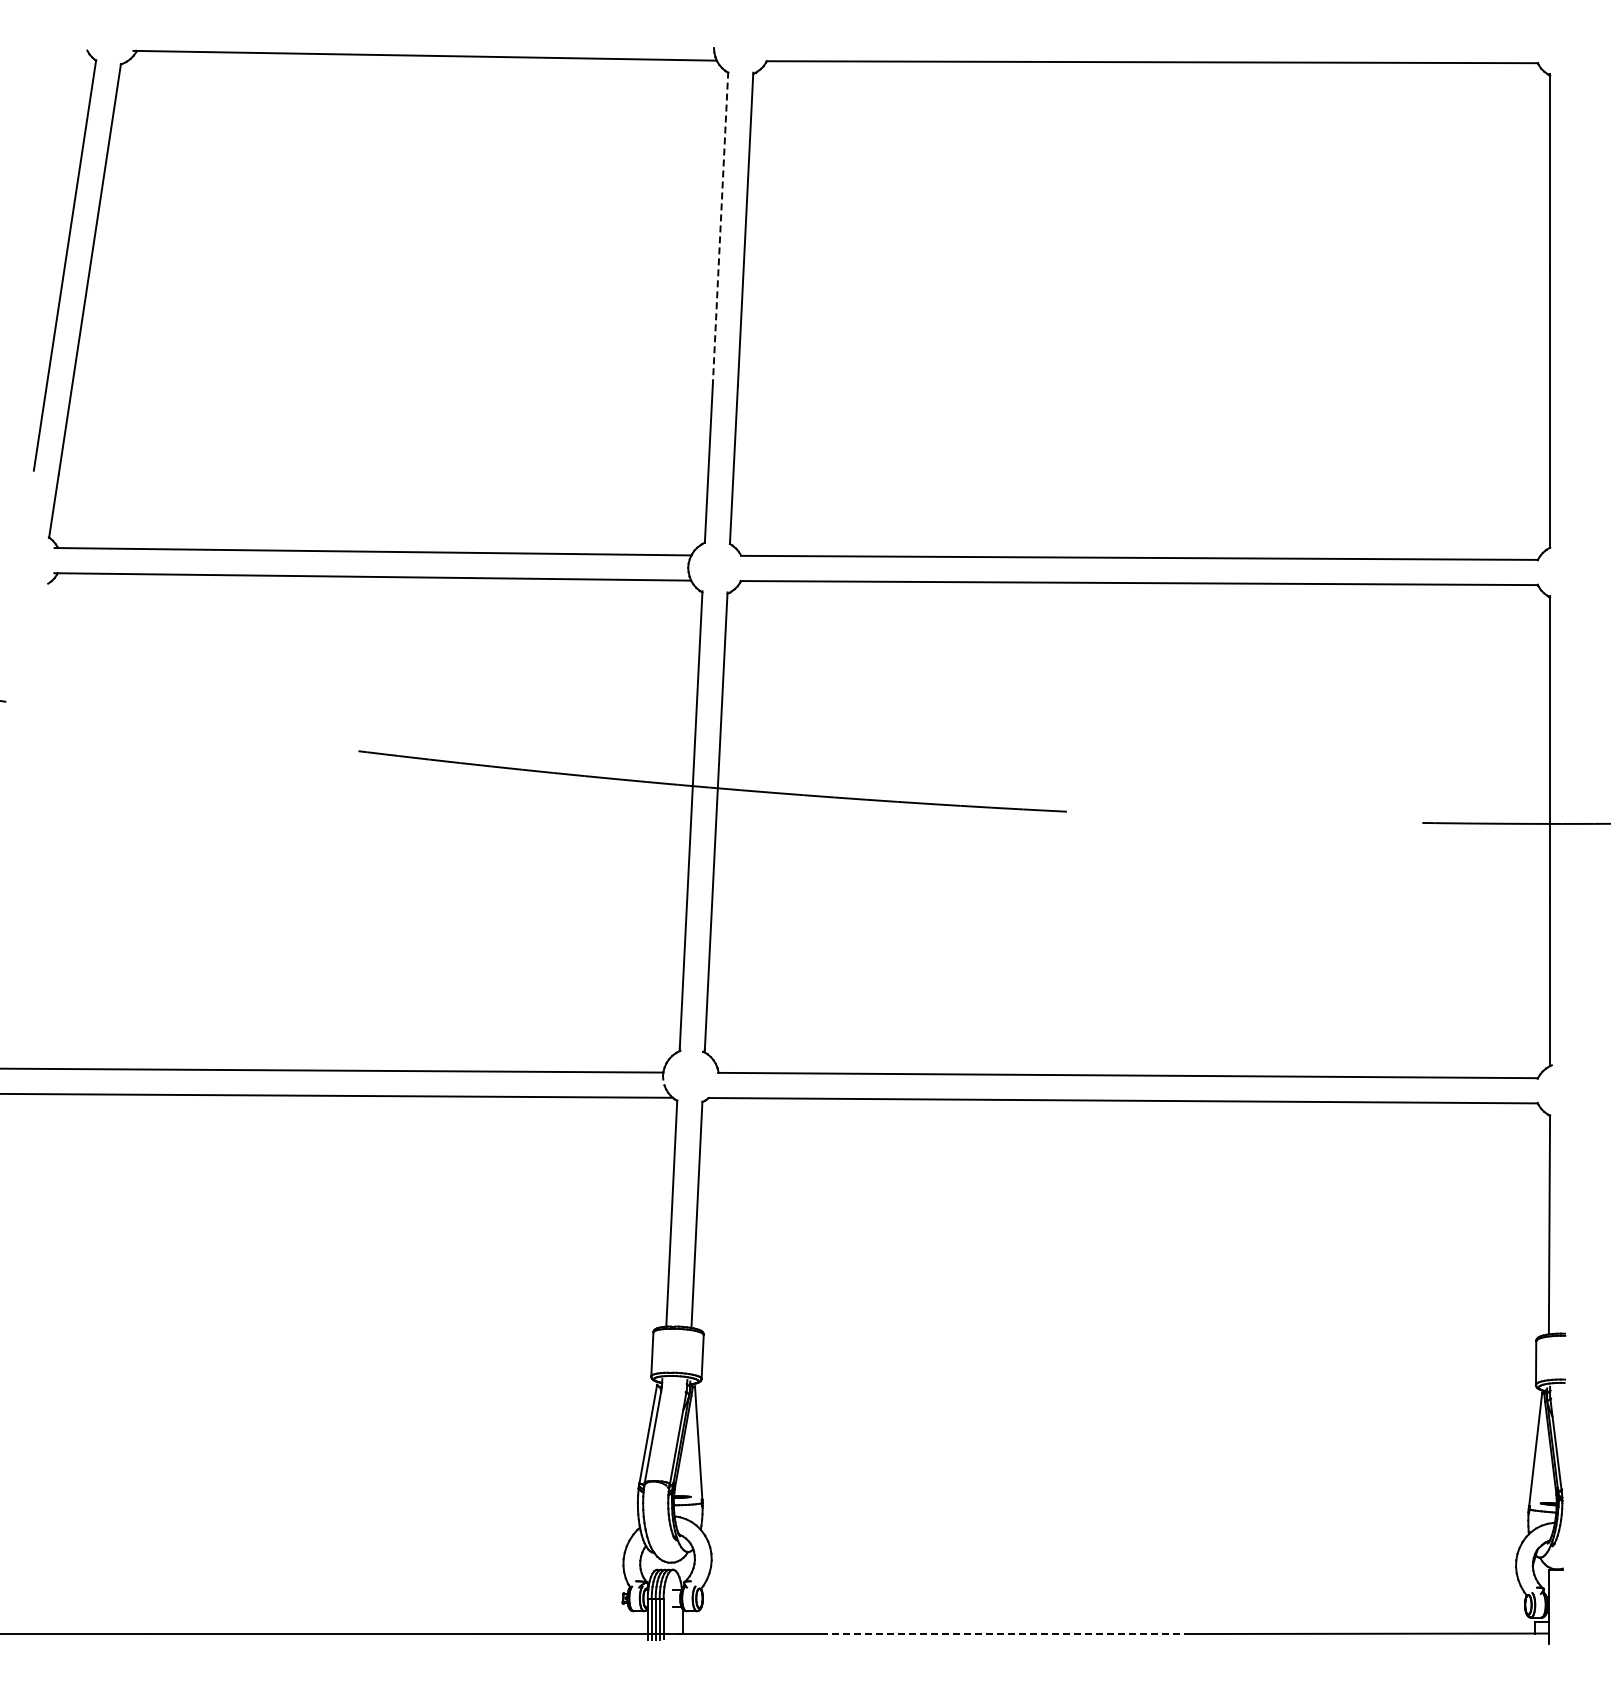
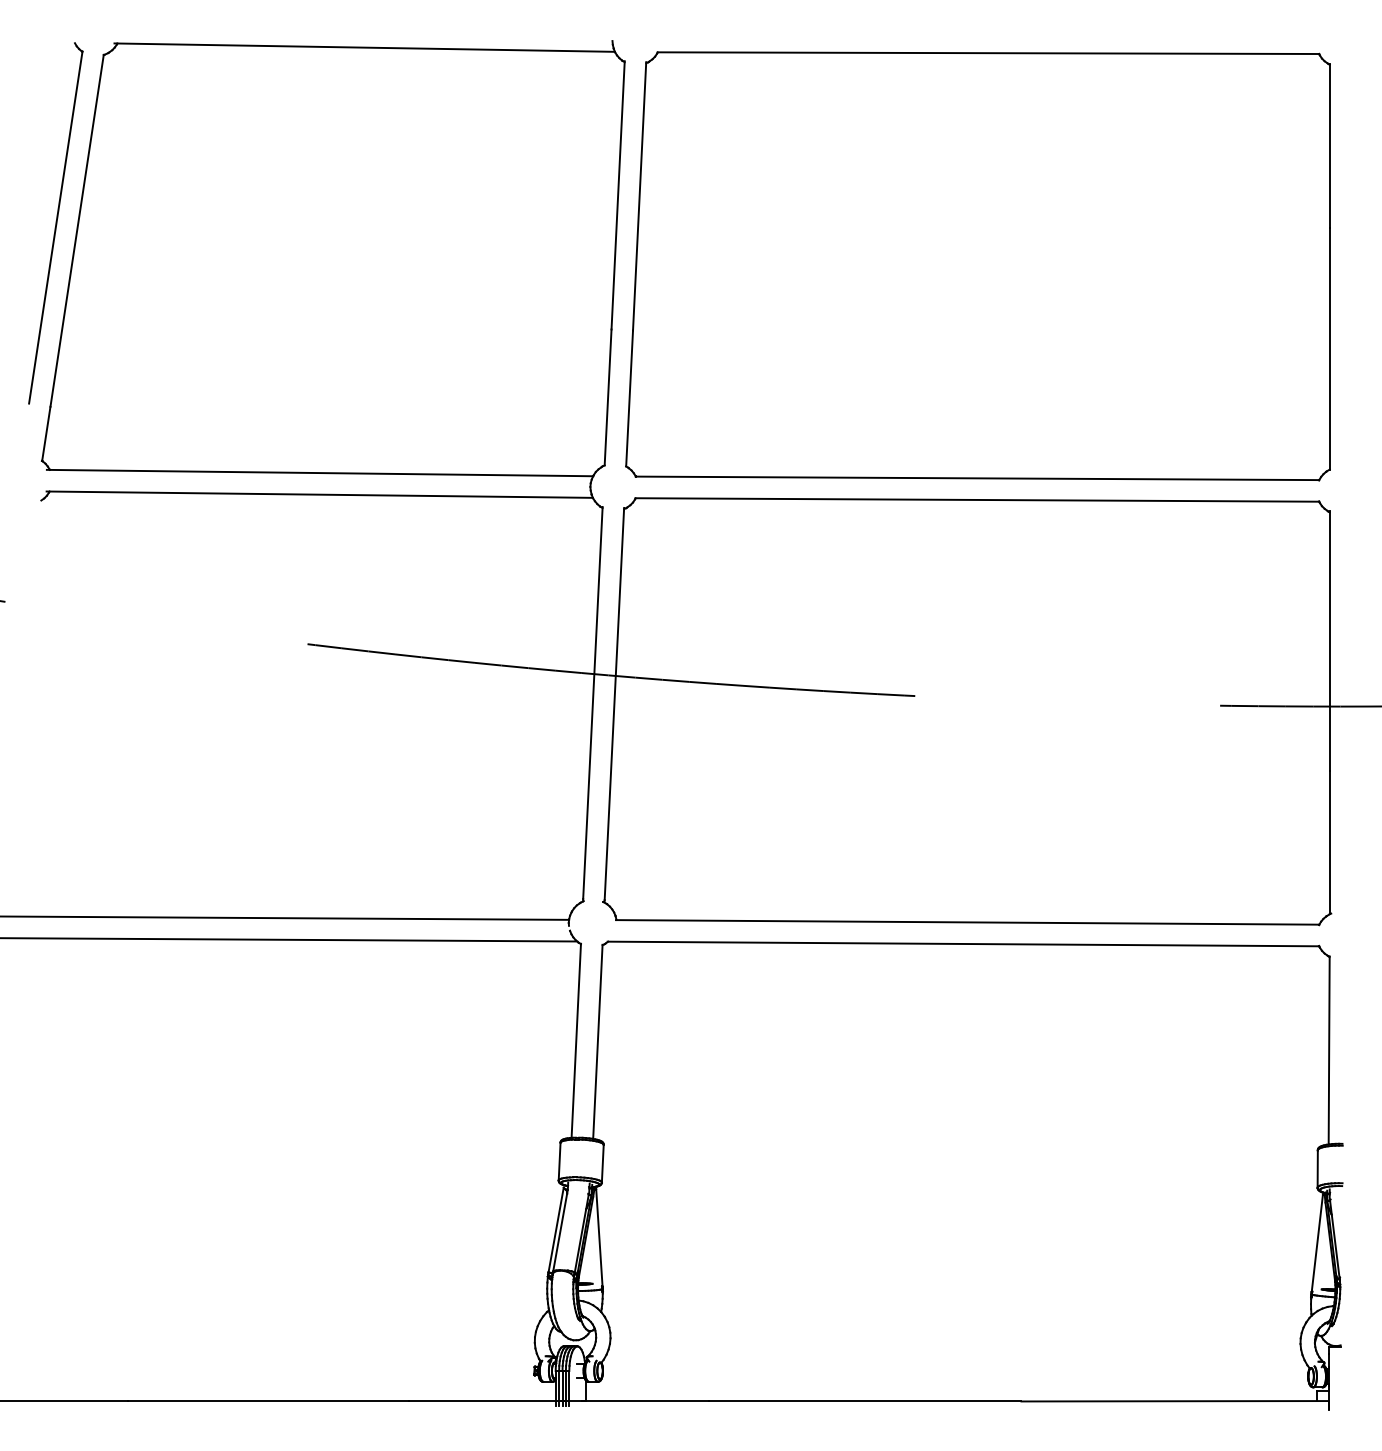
line: (720, 227) -> (618, 194), dashed -> solid
line: (1008, 1634) -> (865, 1401), dashed -> solid

